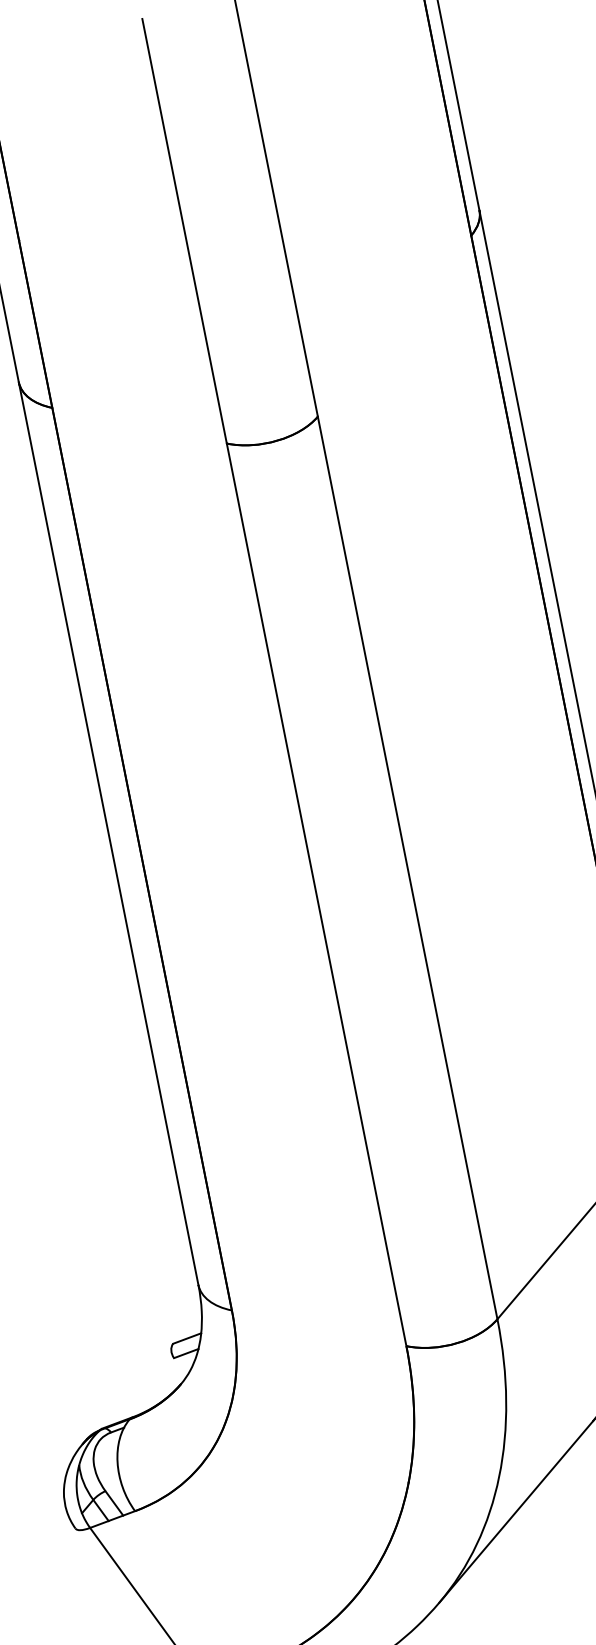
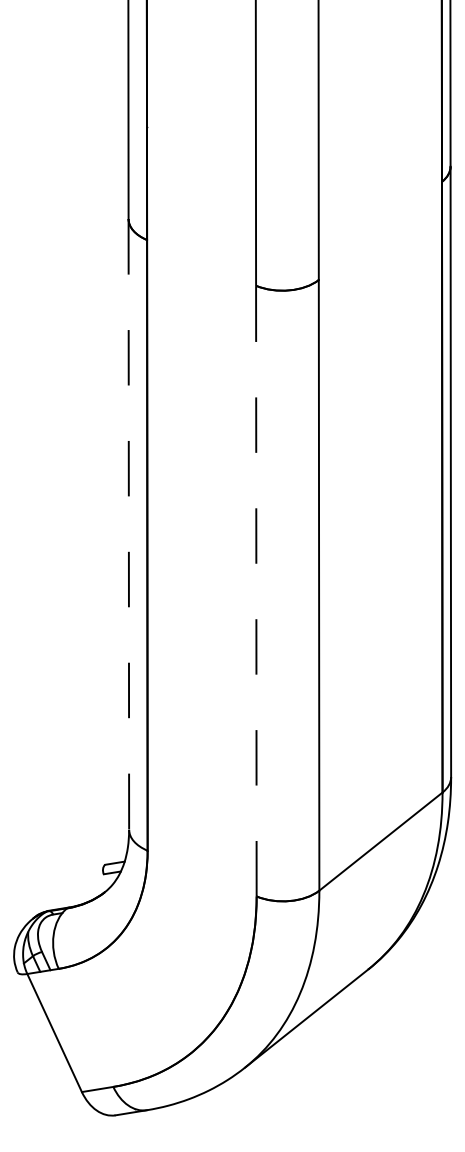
line: (108, 833) -> (128, 524), solid -> dashed
line: (316, 893) -> (256, 590), solid -> dashed

